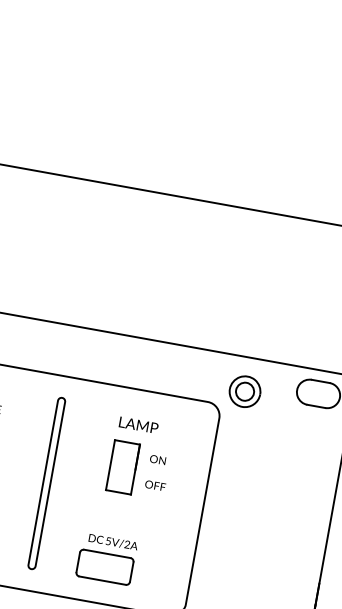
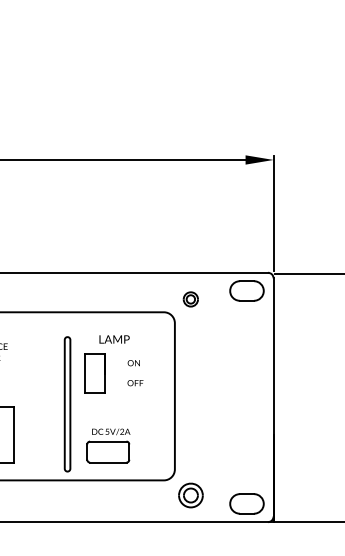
part: (244, 391) -> (190, 299), size x0.6
part: (121, 467) -> (94, 373), moved
part: (46, 483) -> (67, 404), moved

